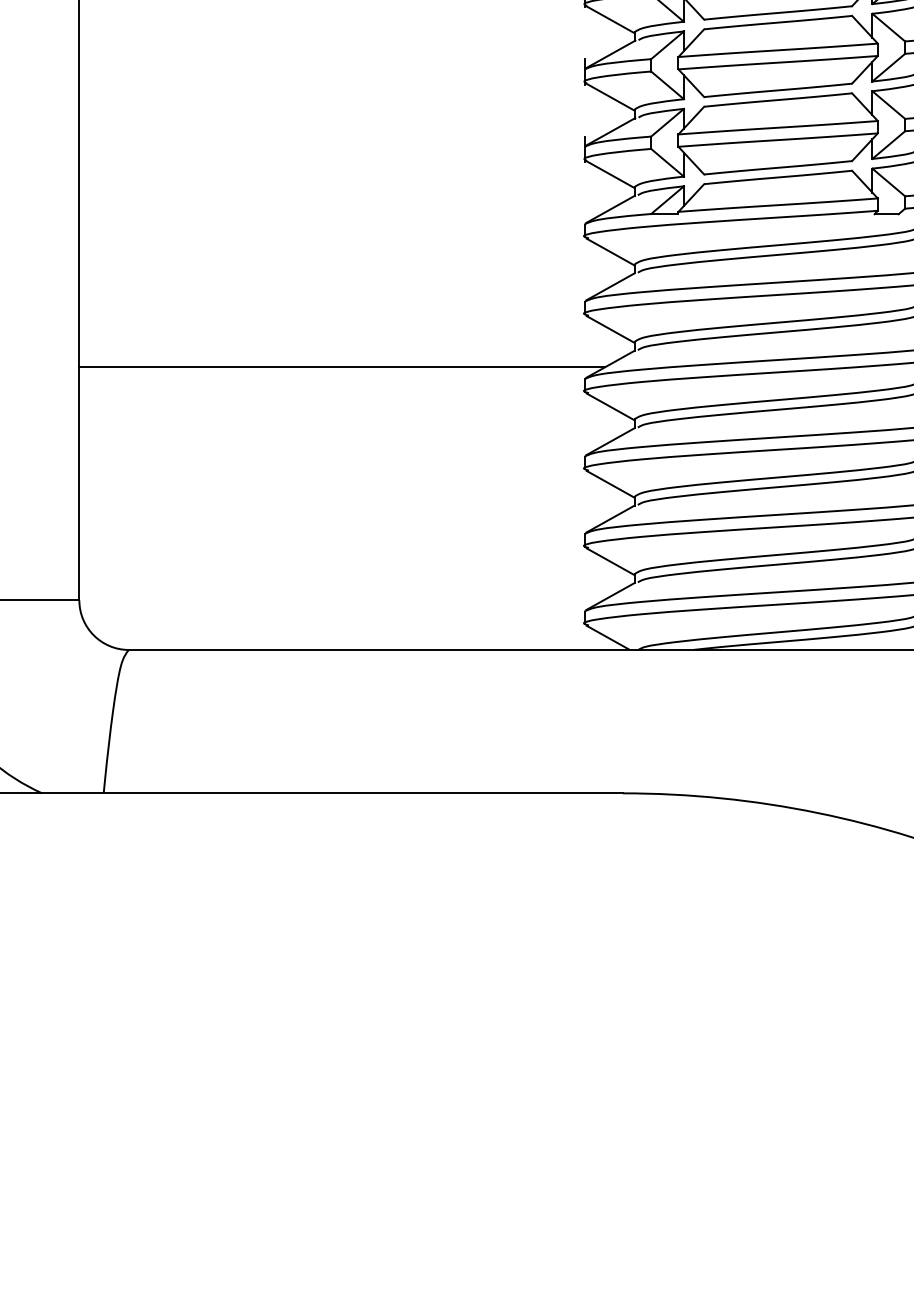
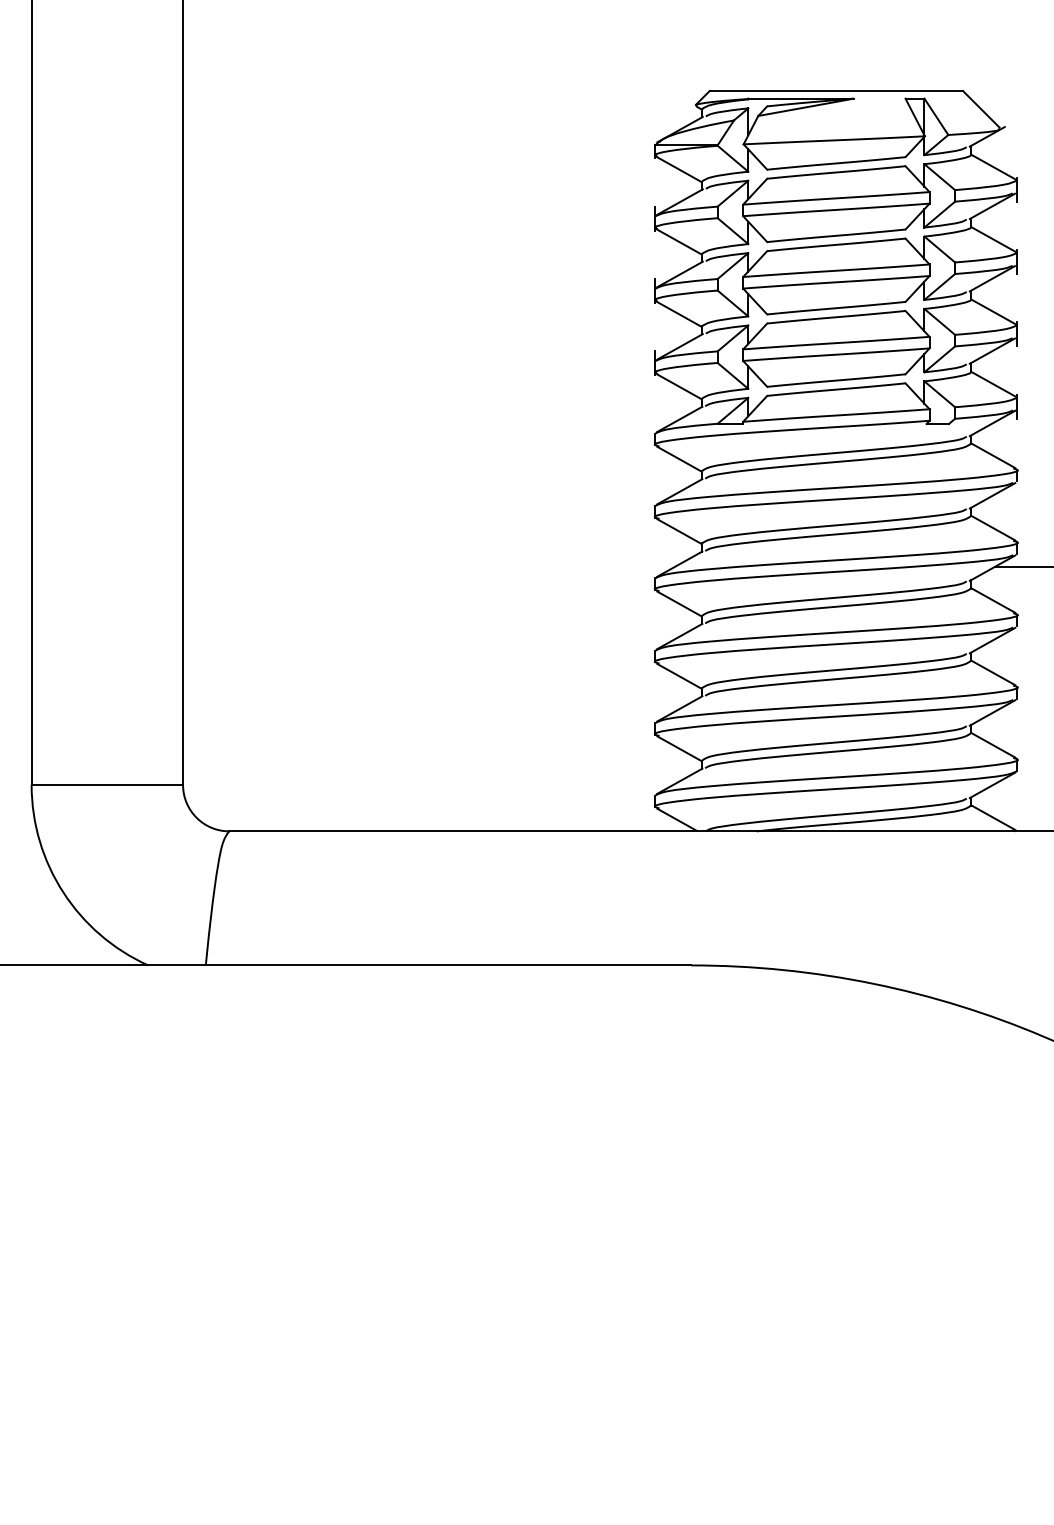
line: (341, 367) -> (428, 567), removed

